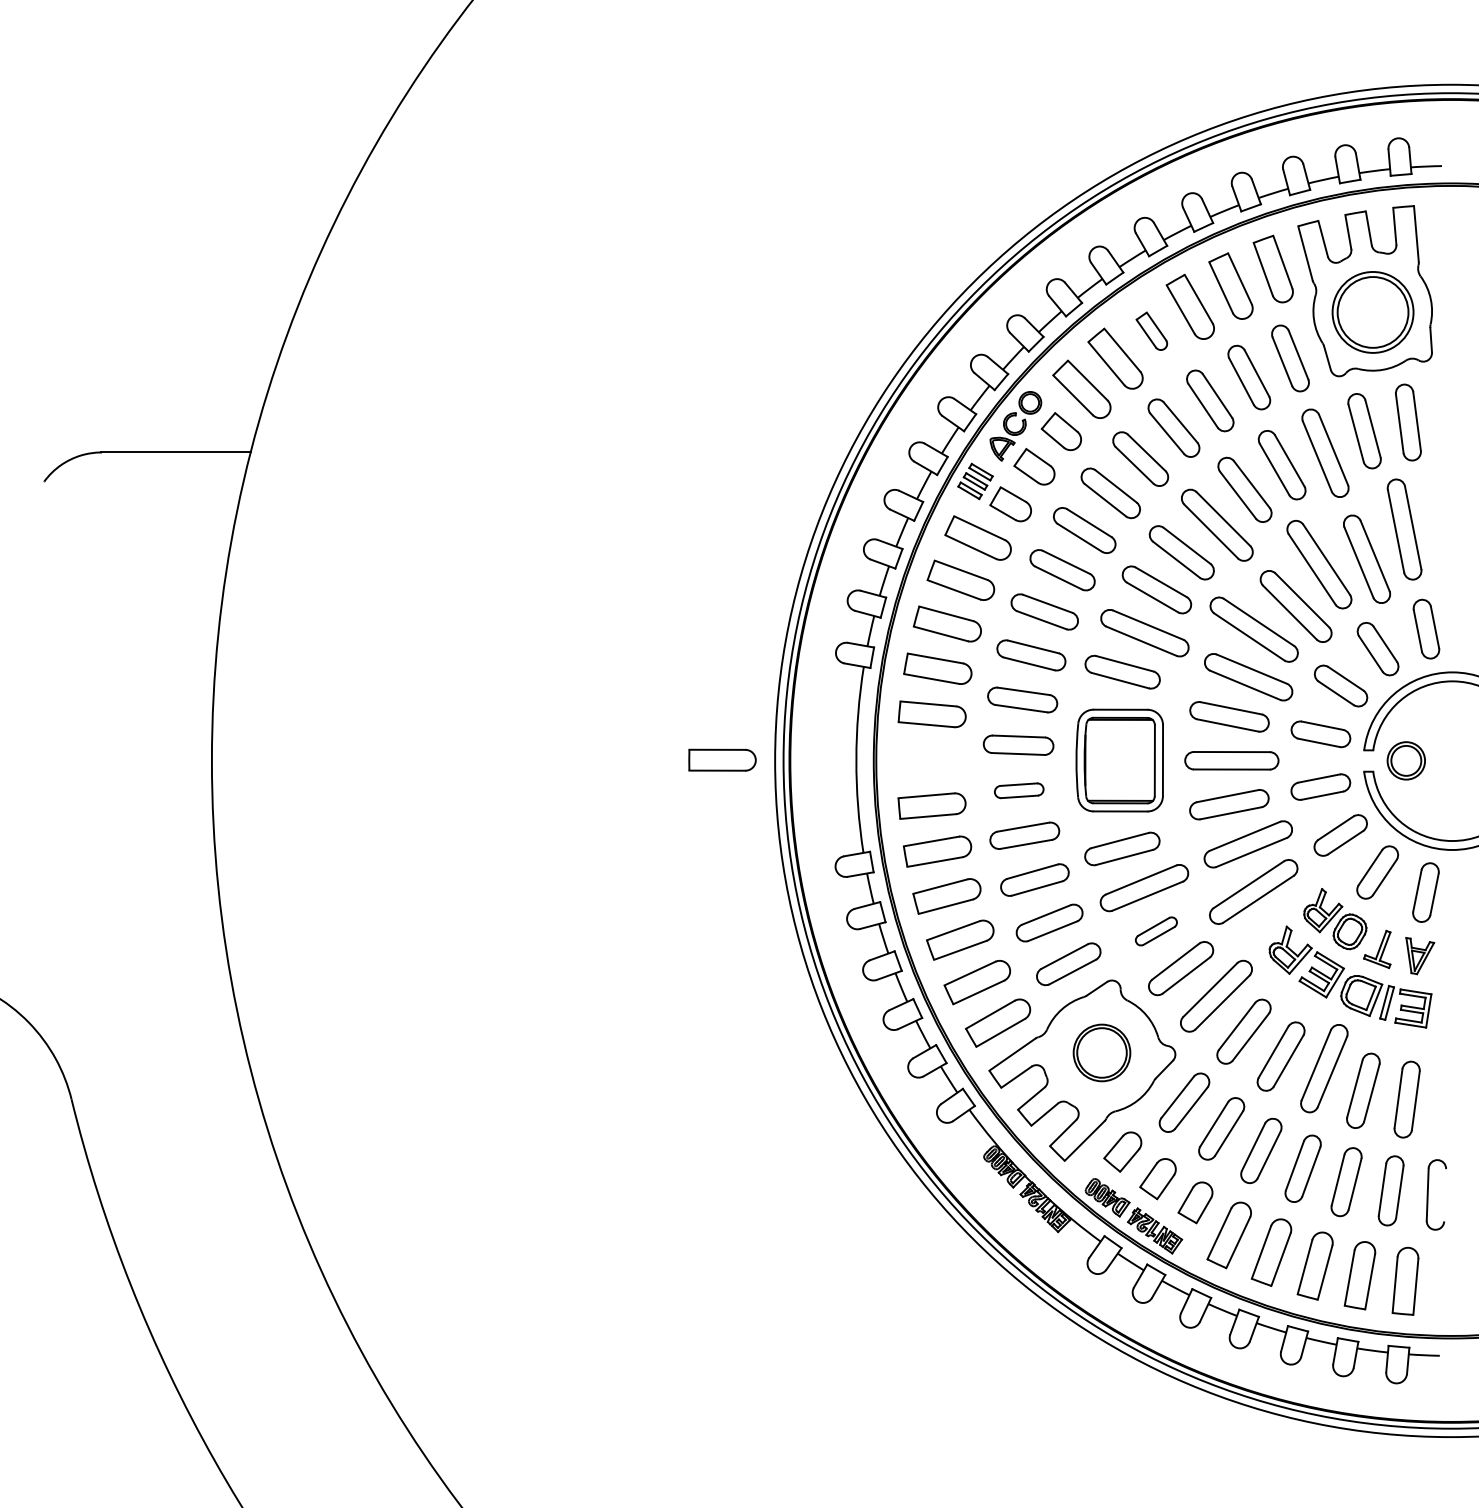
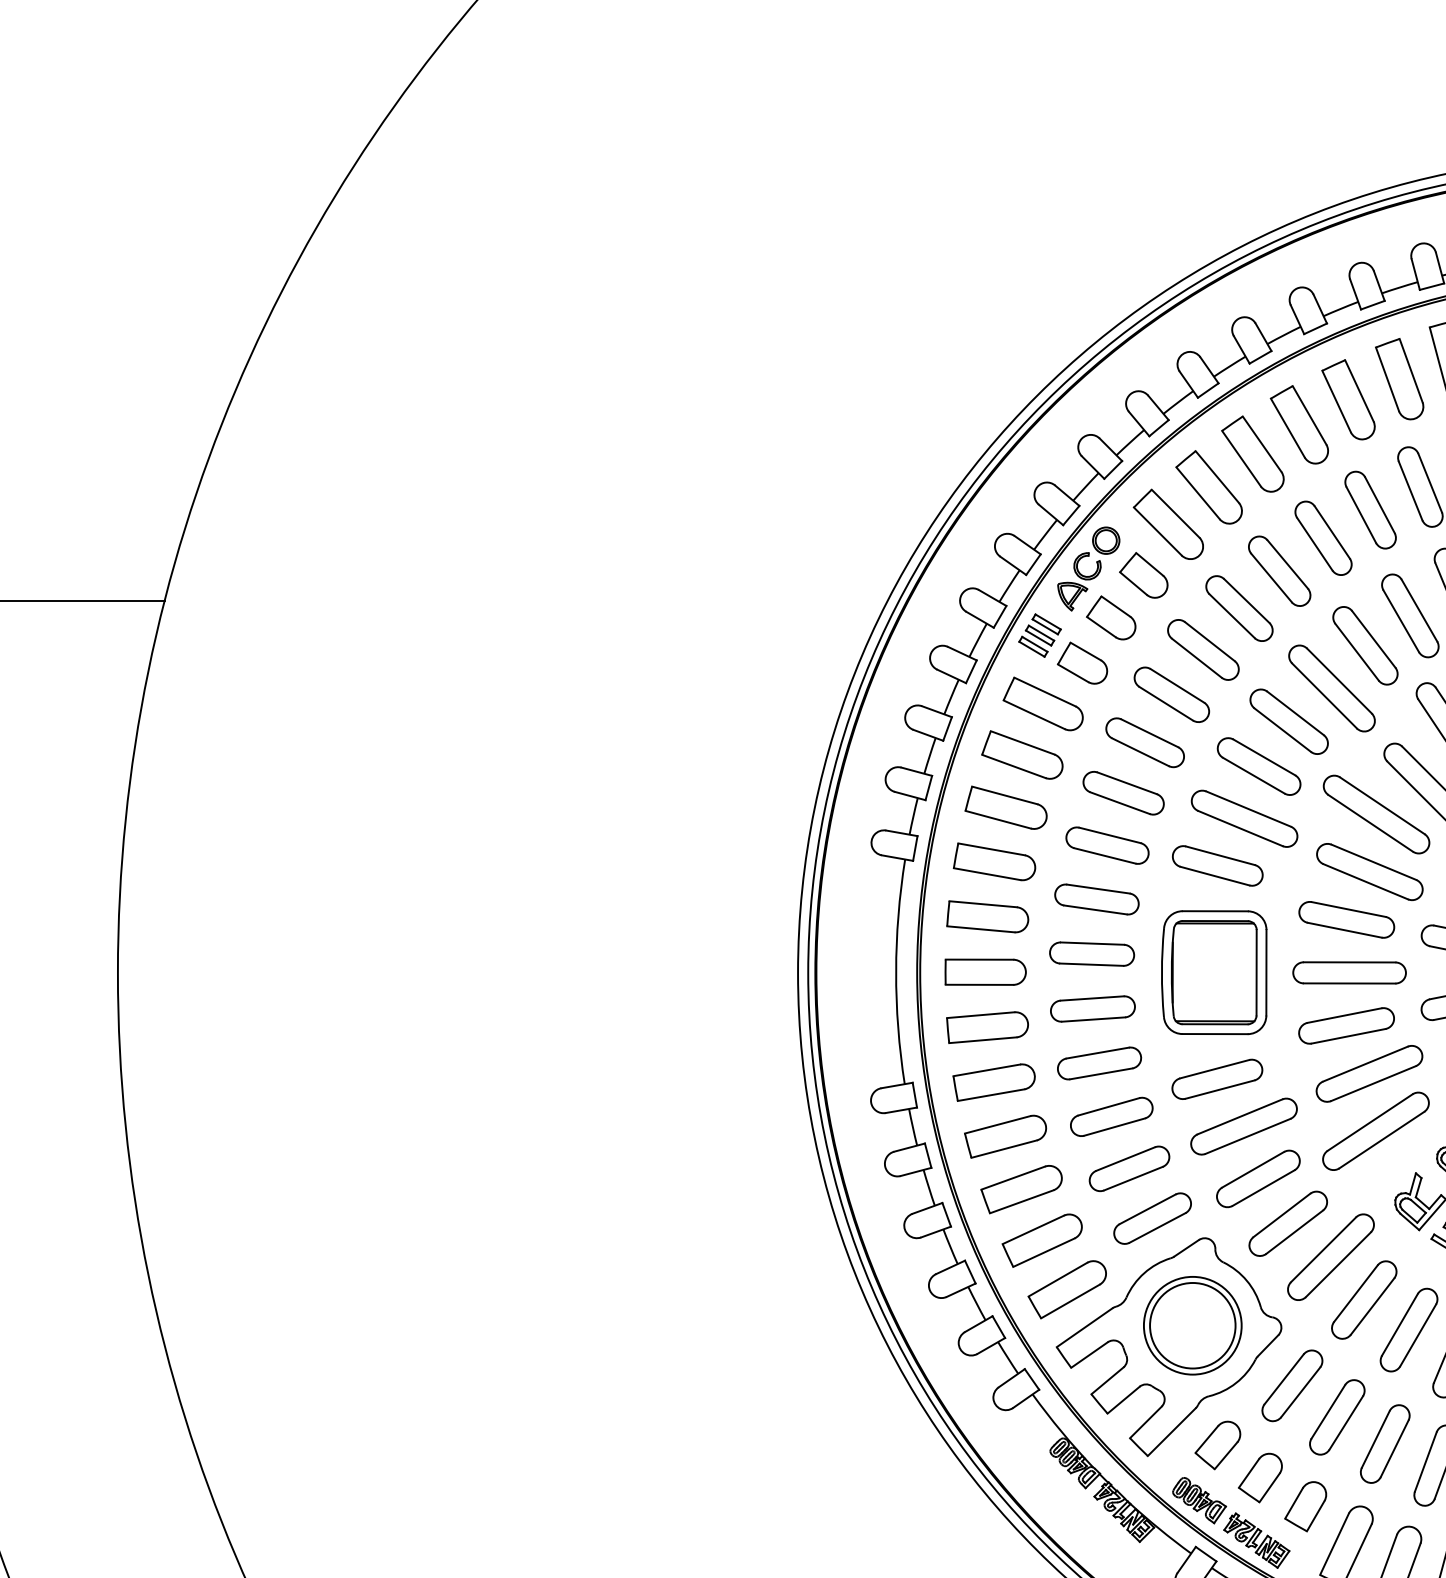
part: (1151, 331) -> (1252, 454), size x1.67
part: (722, 759) -> (985, 971), moved
part: (1018, 790) -> (1091, 1008), size x1.43
part: (1156, 931) -> (1258, 1179), size x1.67
part: (1101, 1052) -> (1192, 1325), size x1.43

